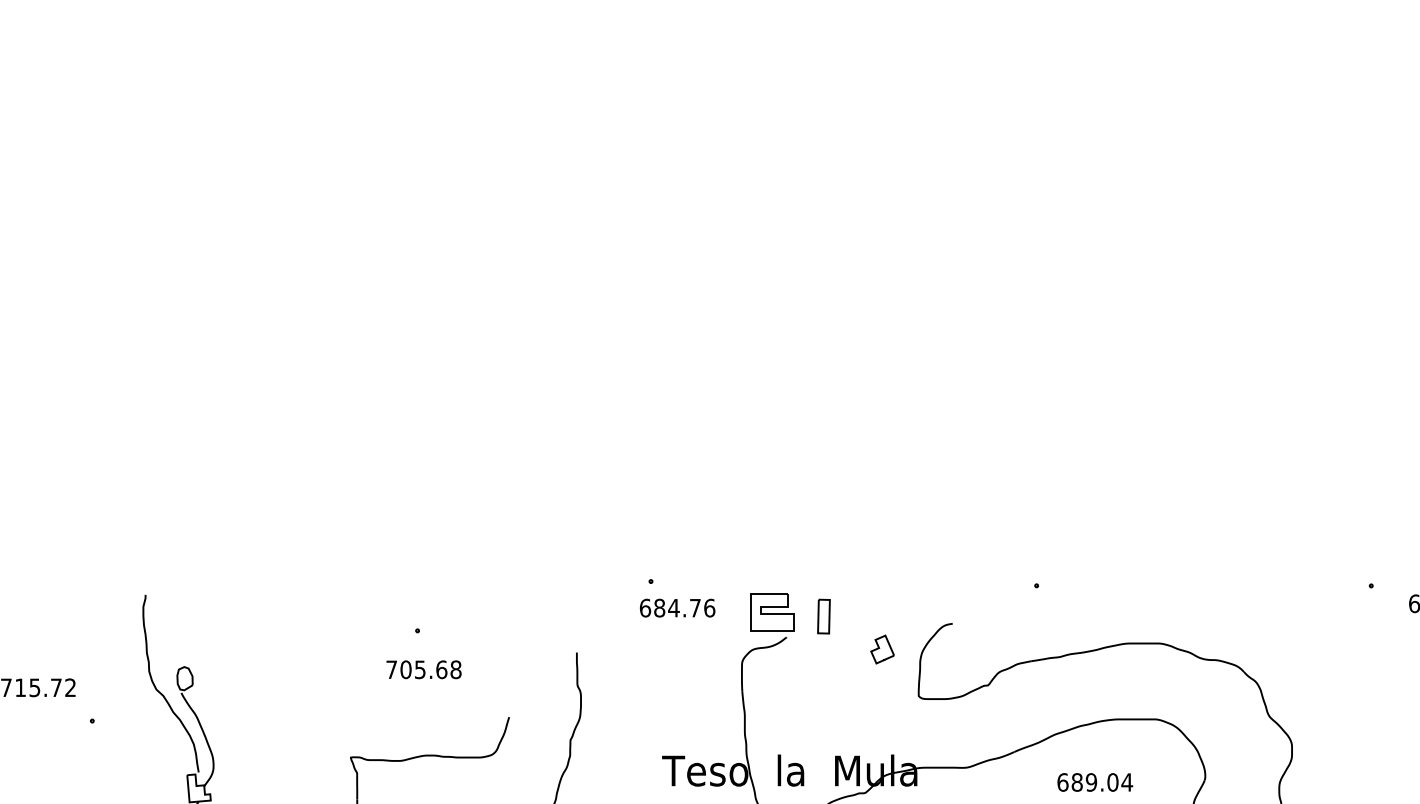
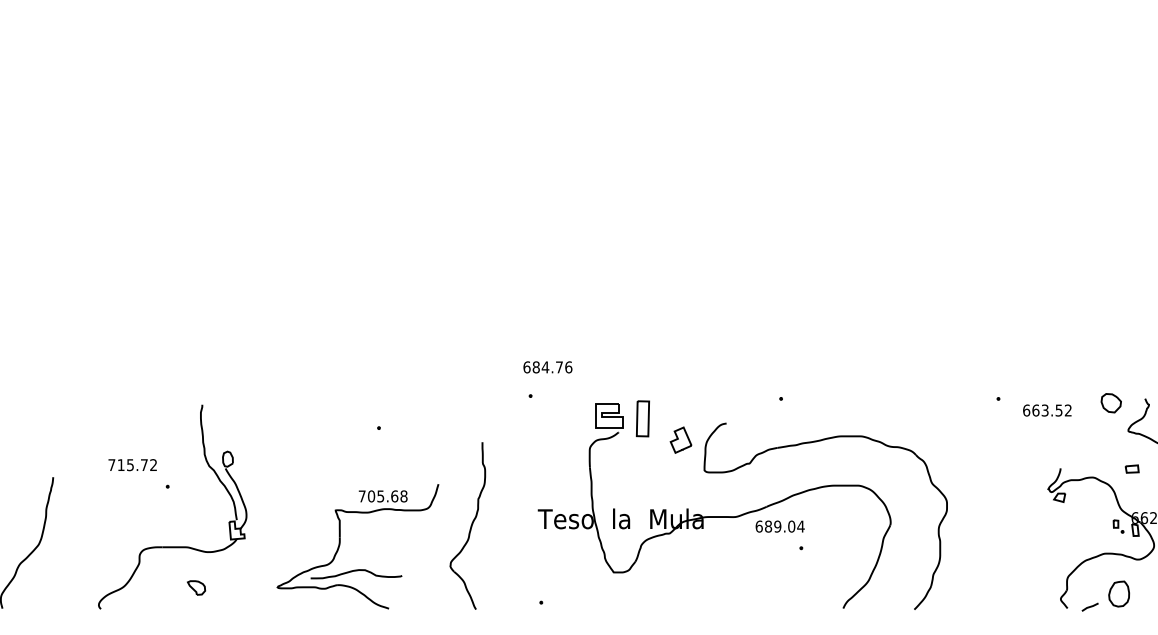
text: (676, 608) -> (547, 367), moved
part: (823, 616) -> (642, 418), size x1.6
part: (881, 649) -> (680, 440), size x1.4
text: (422, 669) -> (382, 496), moved
text: (1094, 782) -> (779, 526), moved

